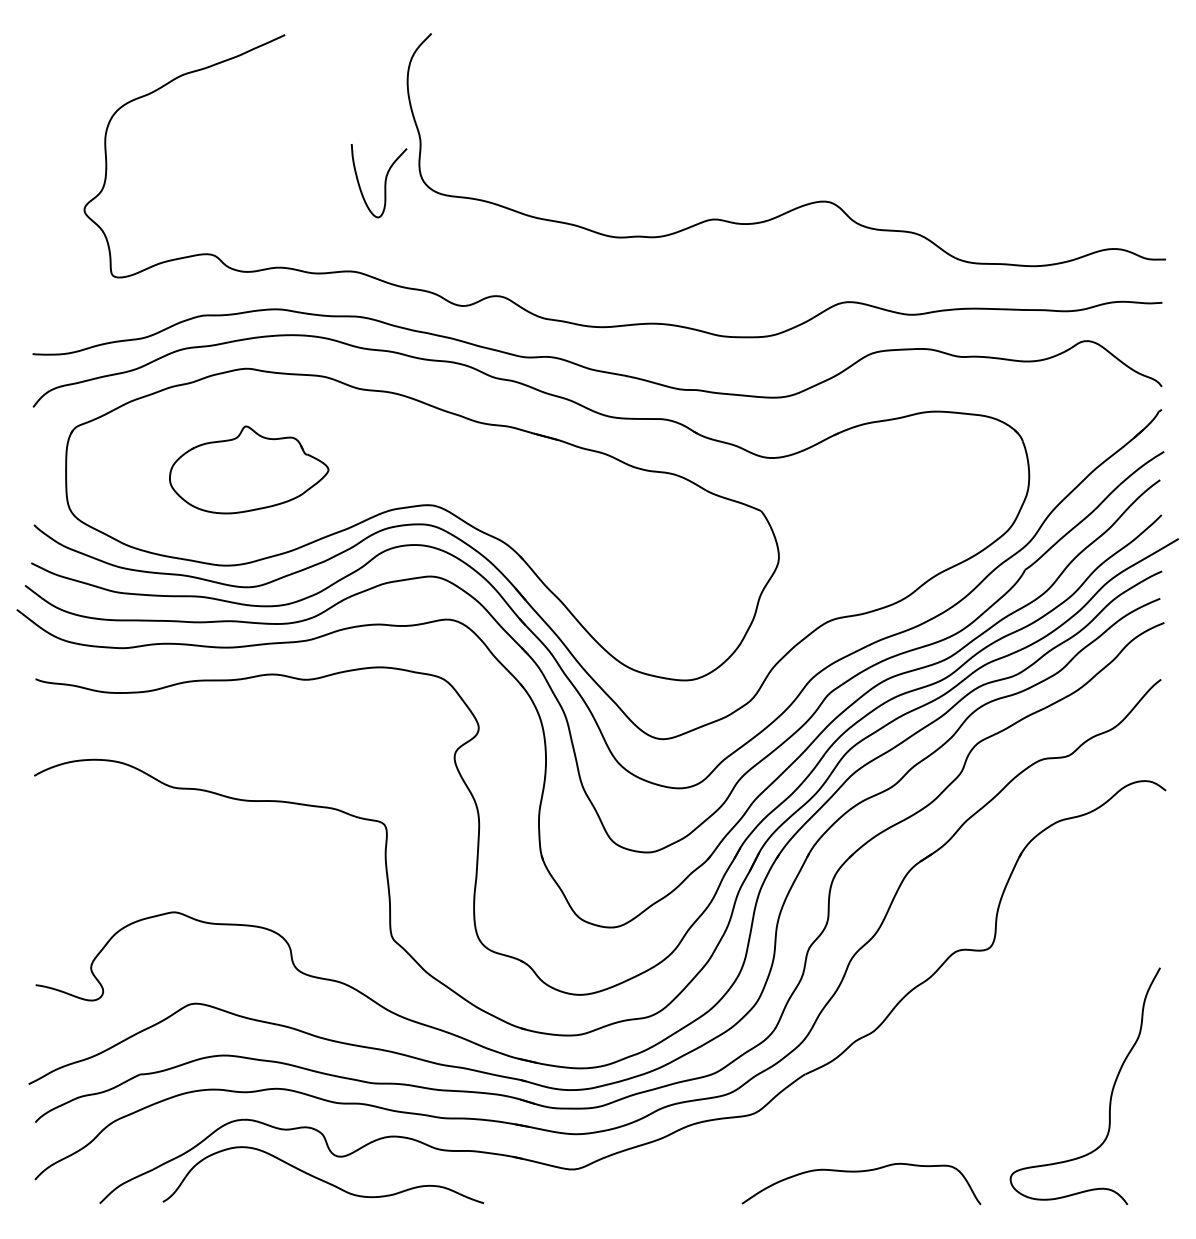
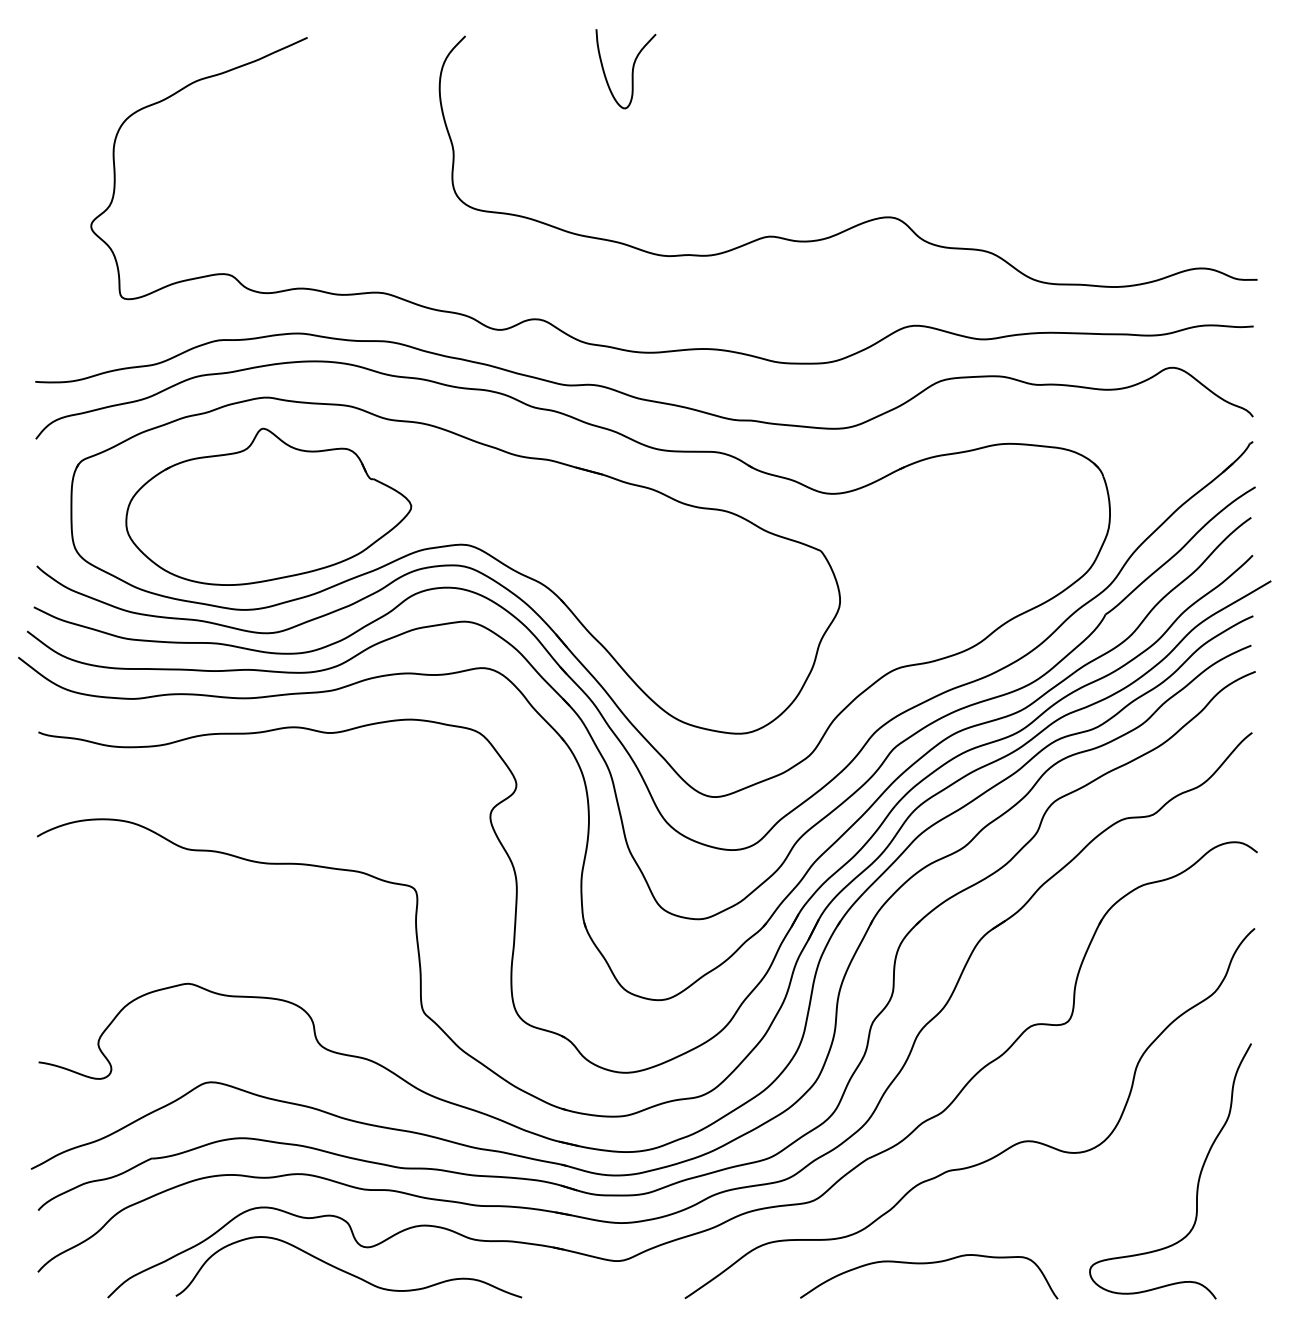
curve: (384, 184) -> (631, 72), moved
part: (248, 469) -> (268, 506), size x1.67
curve: (923, 1070) -> (996, 1154), added

